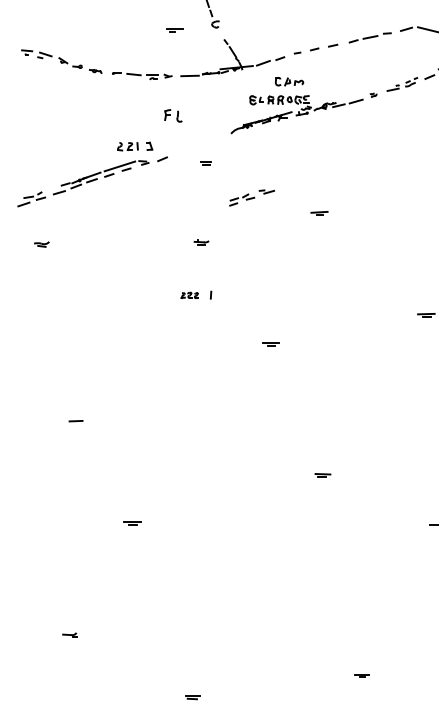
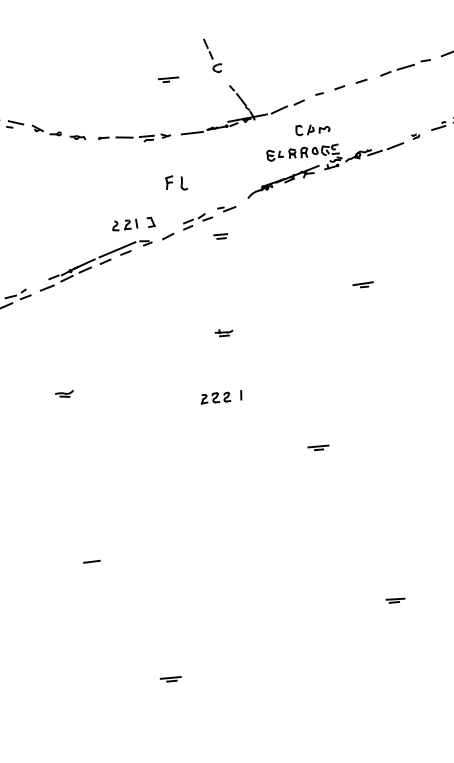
part: (251, 197) -> (208, 217), moved
part: (41, 244) -> (64, 394), moved
part: (189, 295) -> (215, 398), size x1.43

